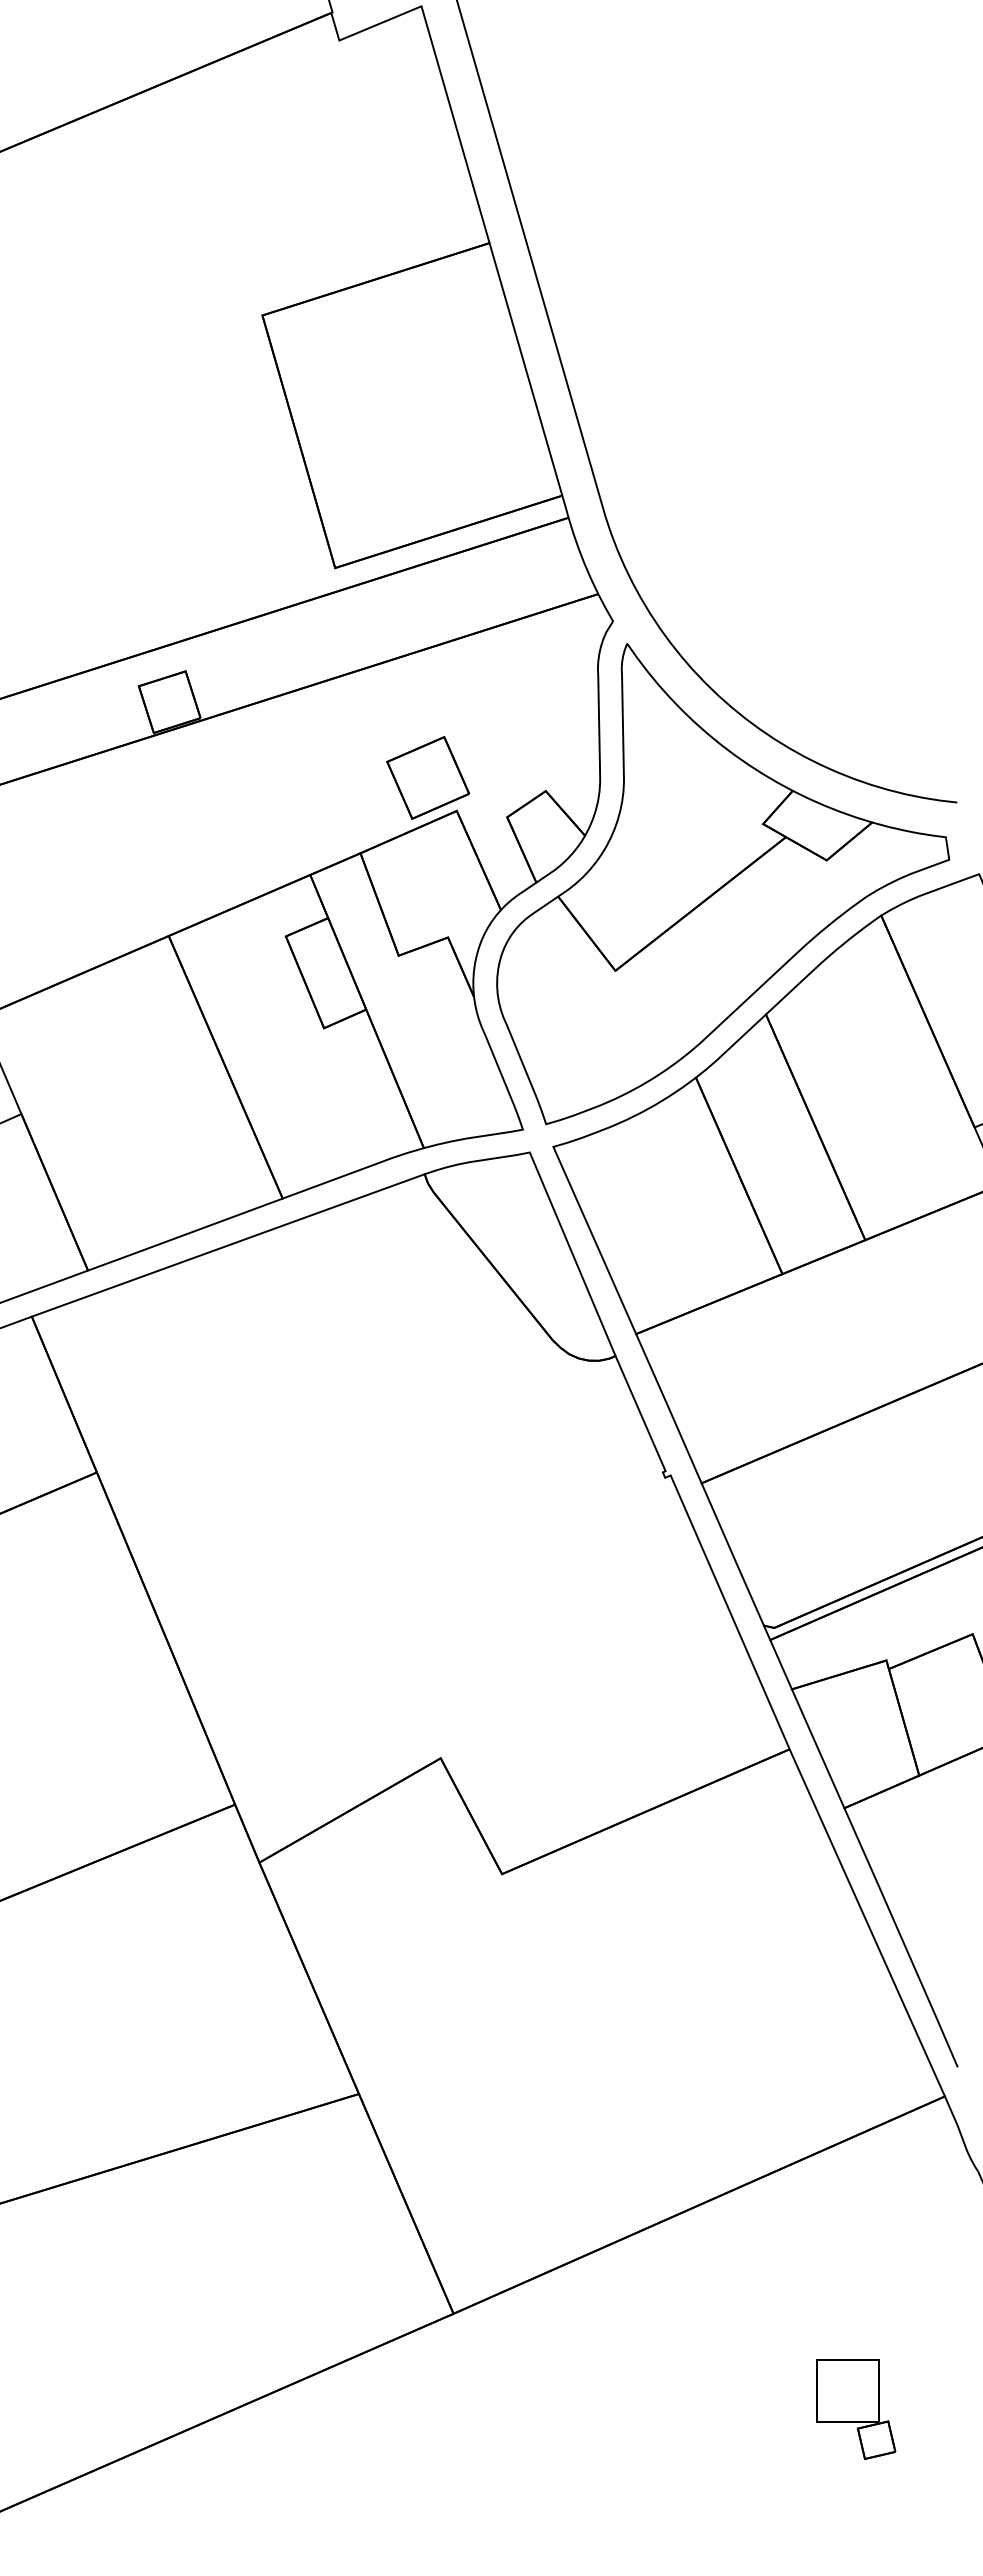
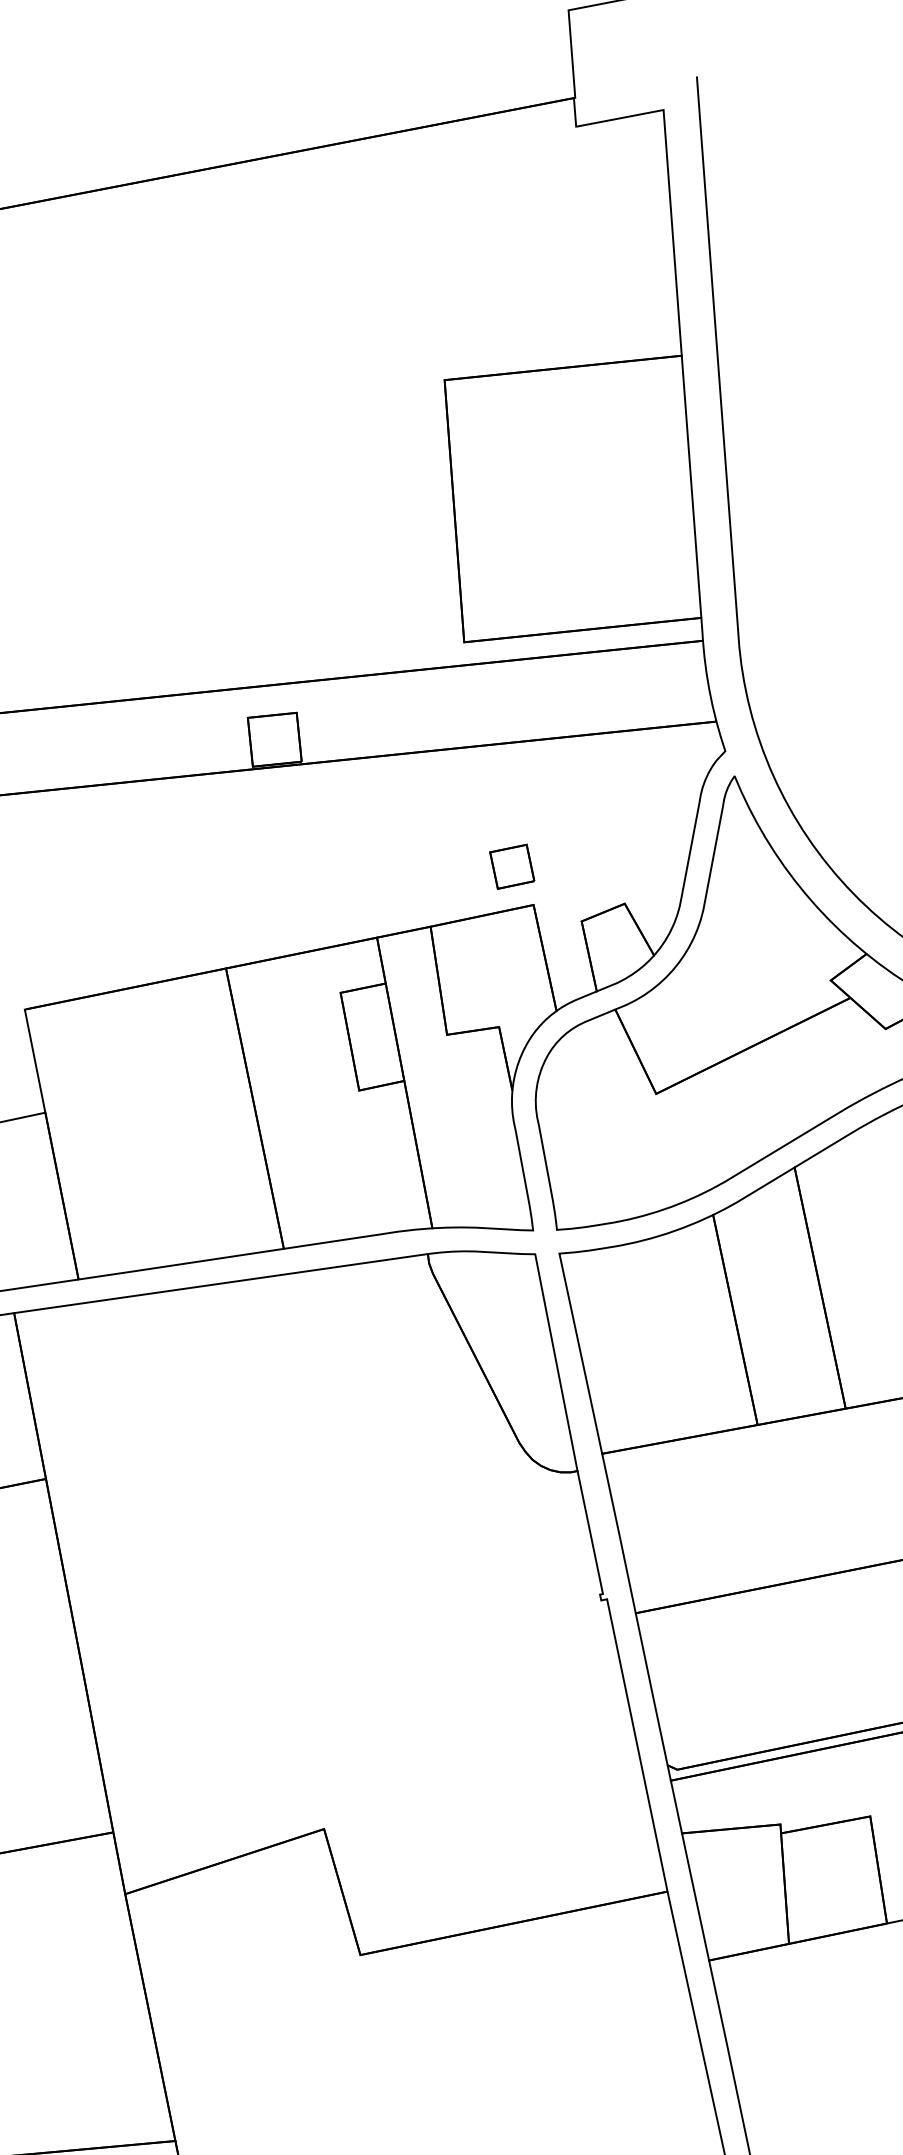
part: (427, 777) -> (511, 866), size x0.6

